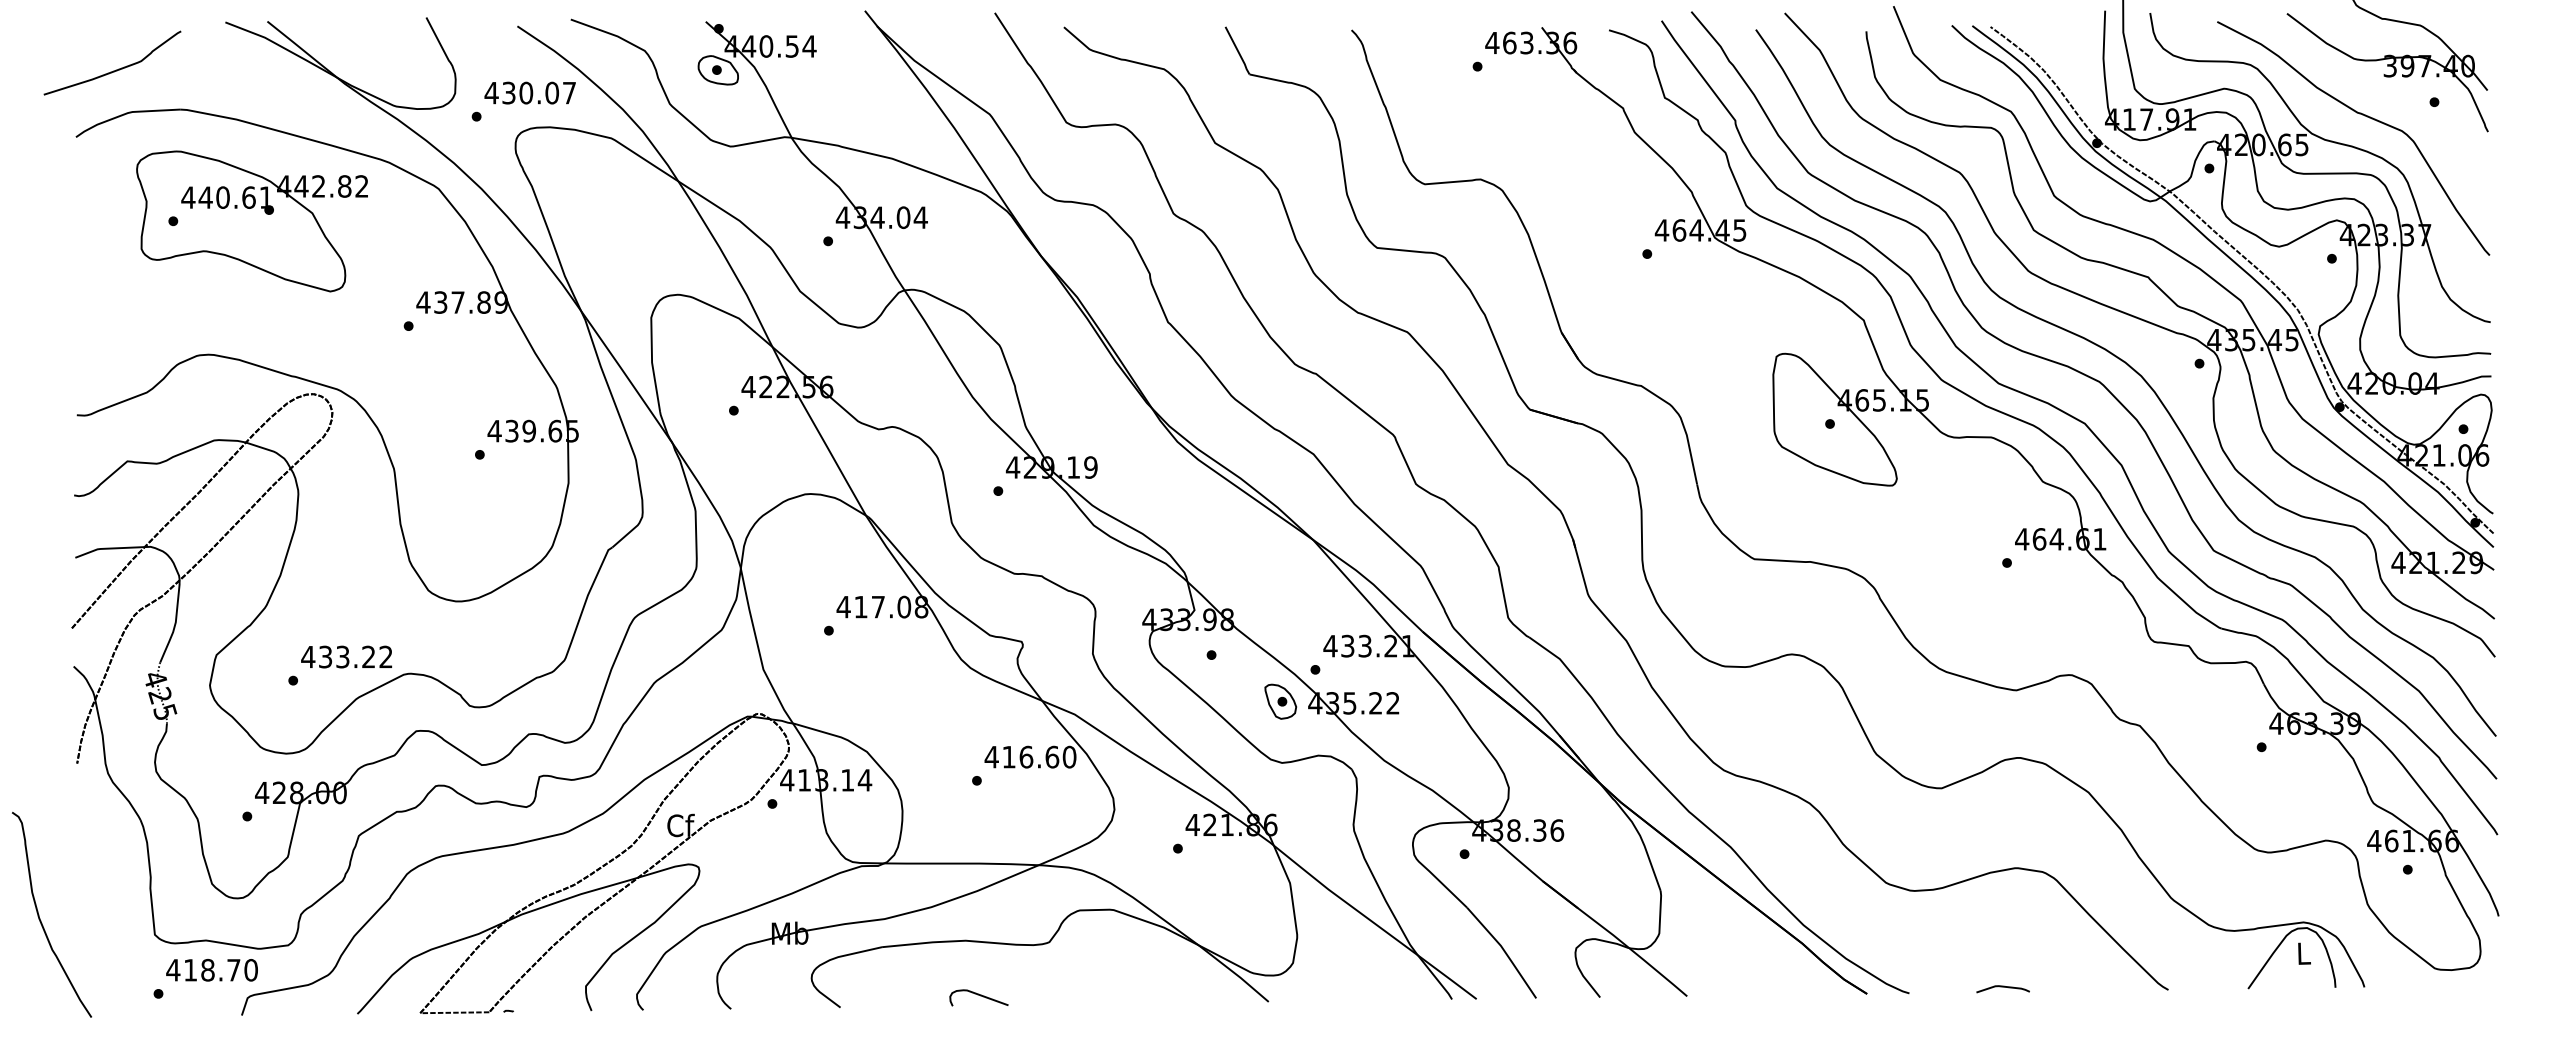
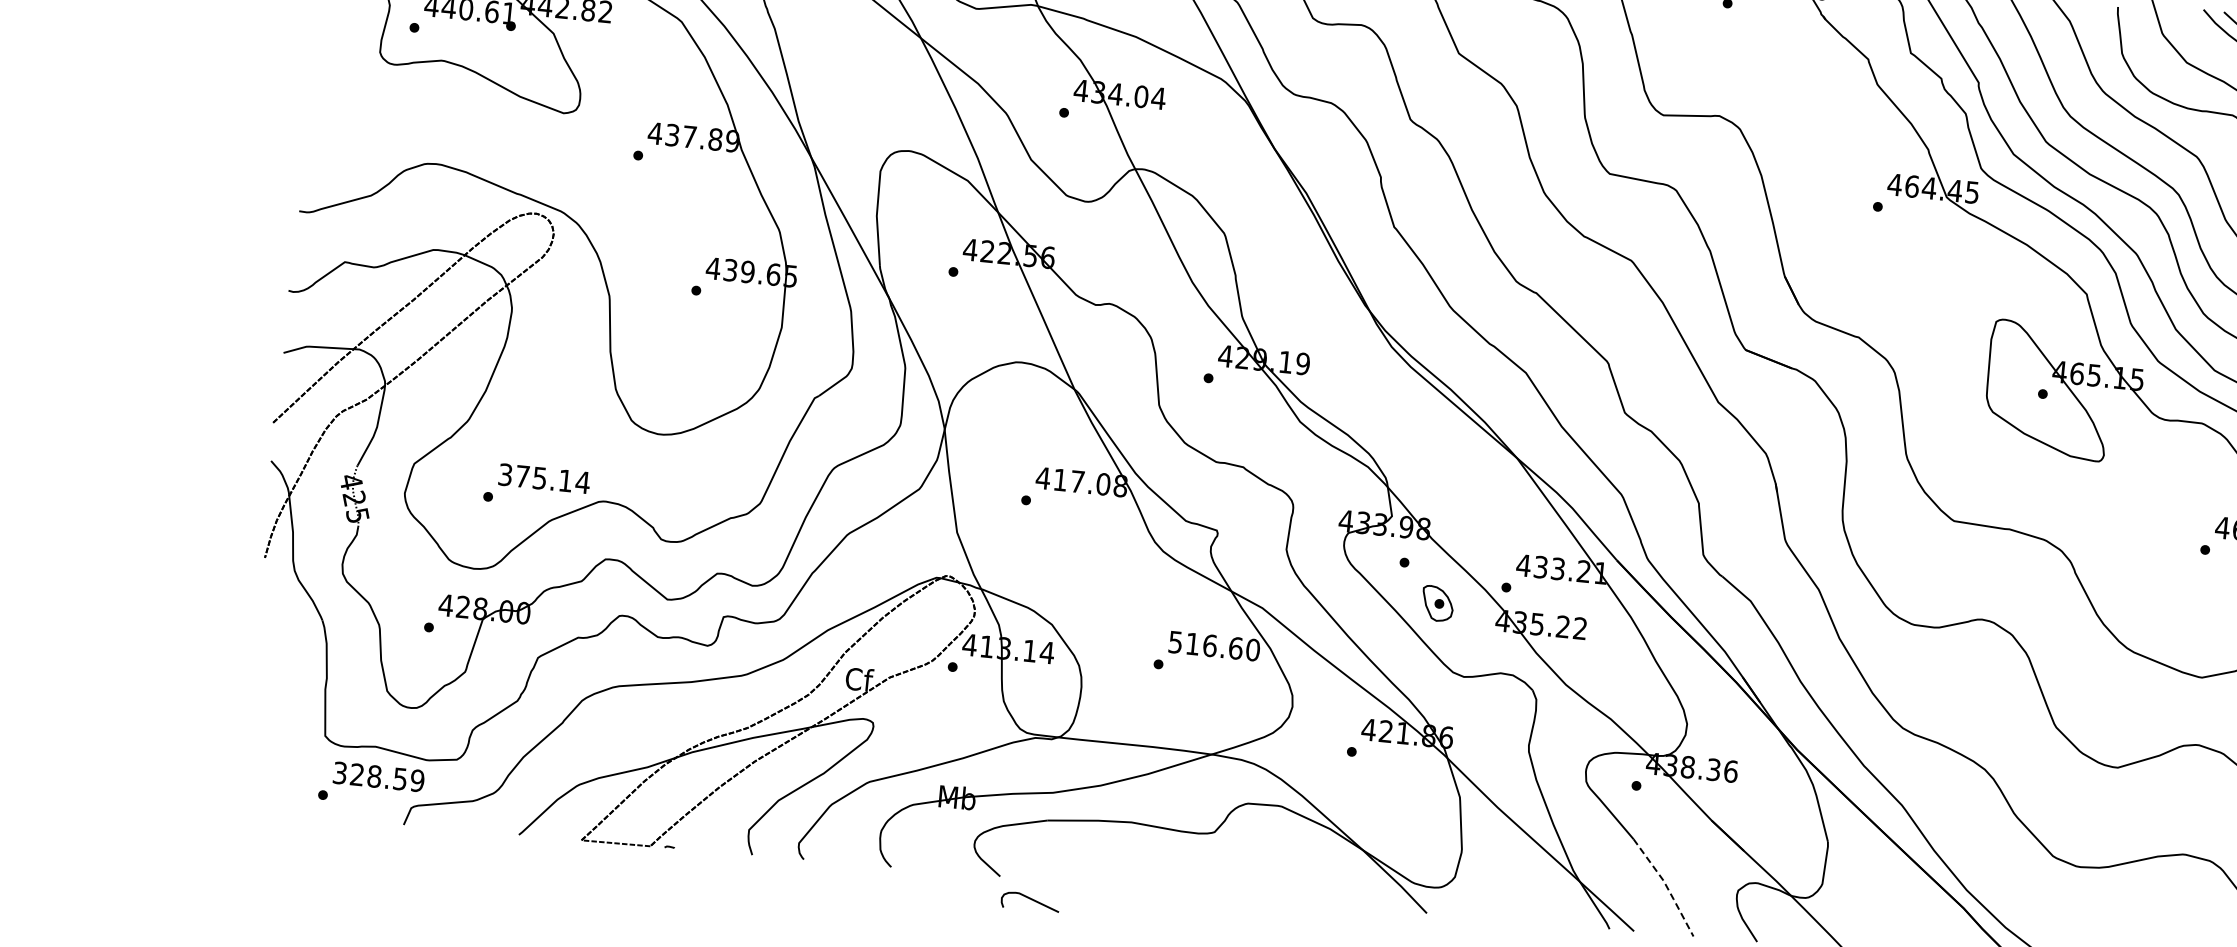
text: (347, 656) -> (544, 478), 433.22 -> 375.14
part: (1280, 701) -> (1437, 603), moved
text: (991, 757) -> (1175, 642), 416.60 -> 516.60
curve: (41, 920) -> (213, 710), removed
line: (1504, 950) -> (1666, 885), solid -> dashed
text: (211, 969) -> (378, 776), 418.70 -> 328.59
curve: (978, 995) -> (1030, 899), moved

